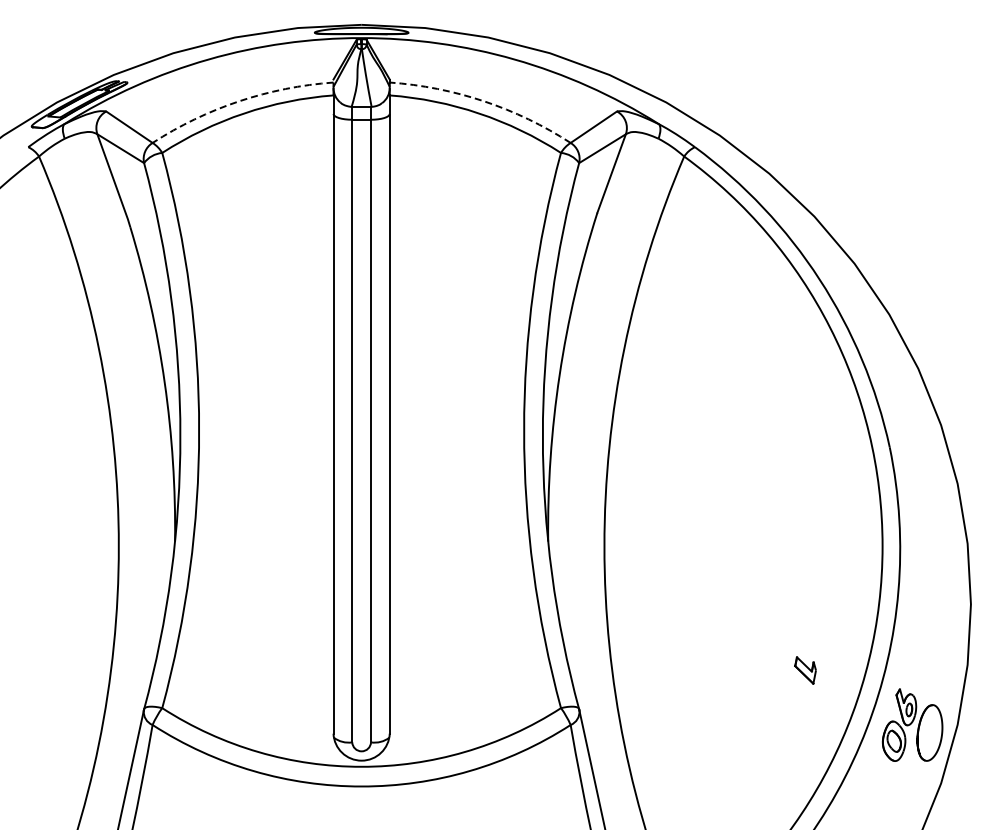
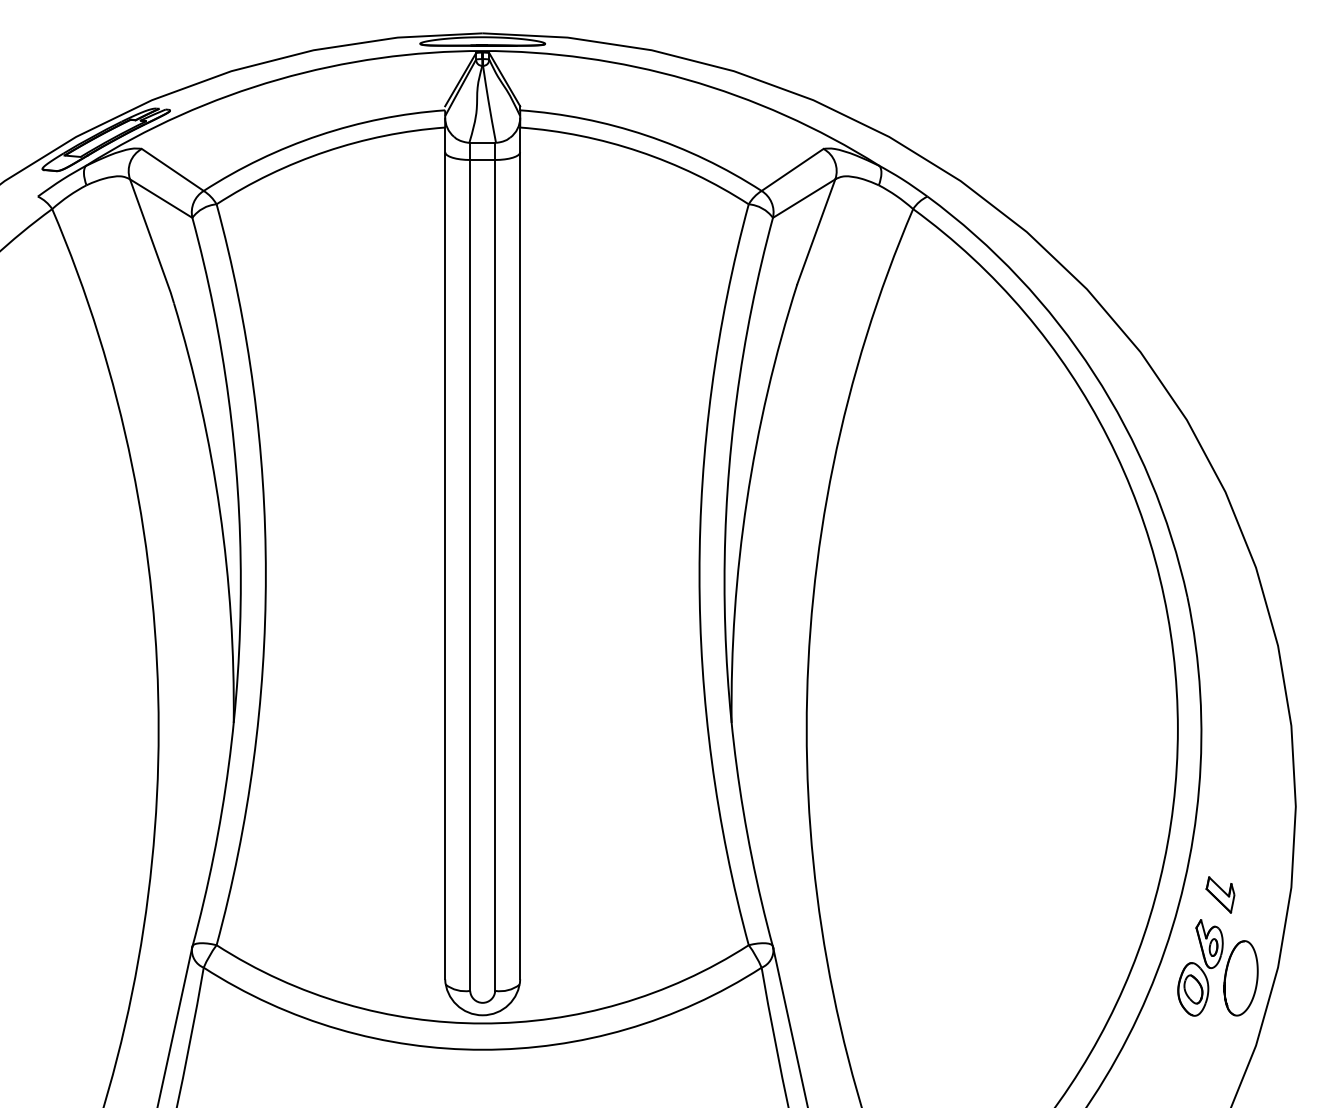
arc: (239, 101) -> (319, 135), dashed -> solid
arc: (484, 101) -> (646, 135), dashed -> solid
part: (805, 670) -> (1220, 894), moved

